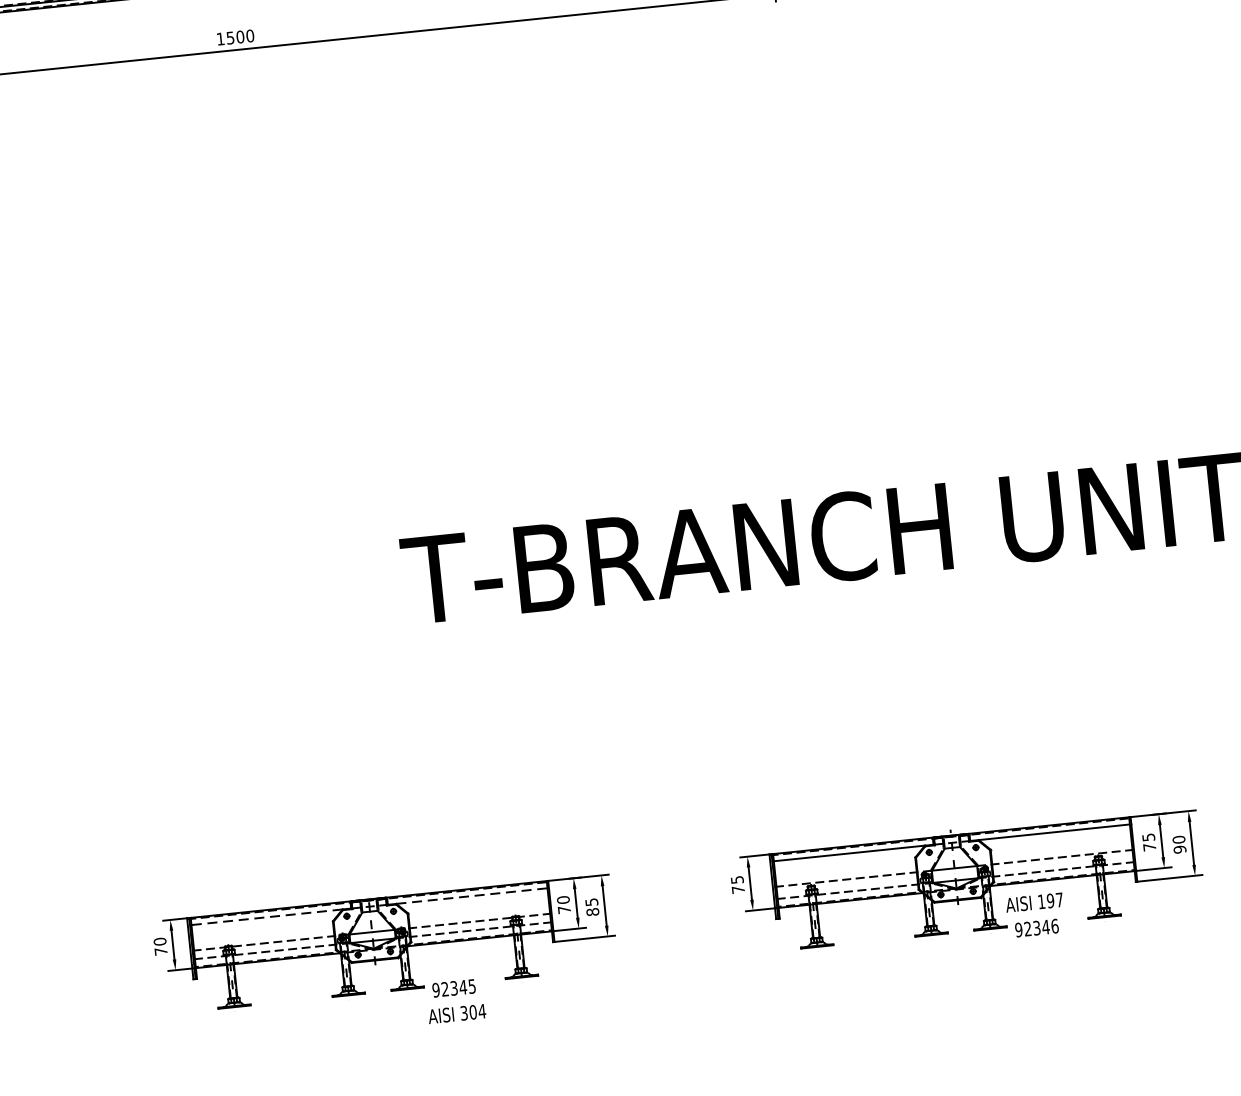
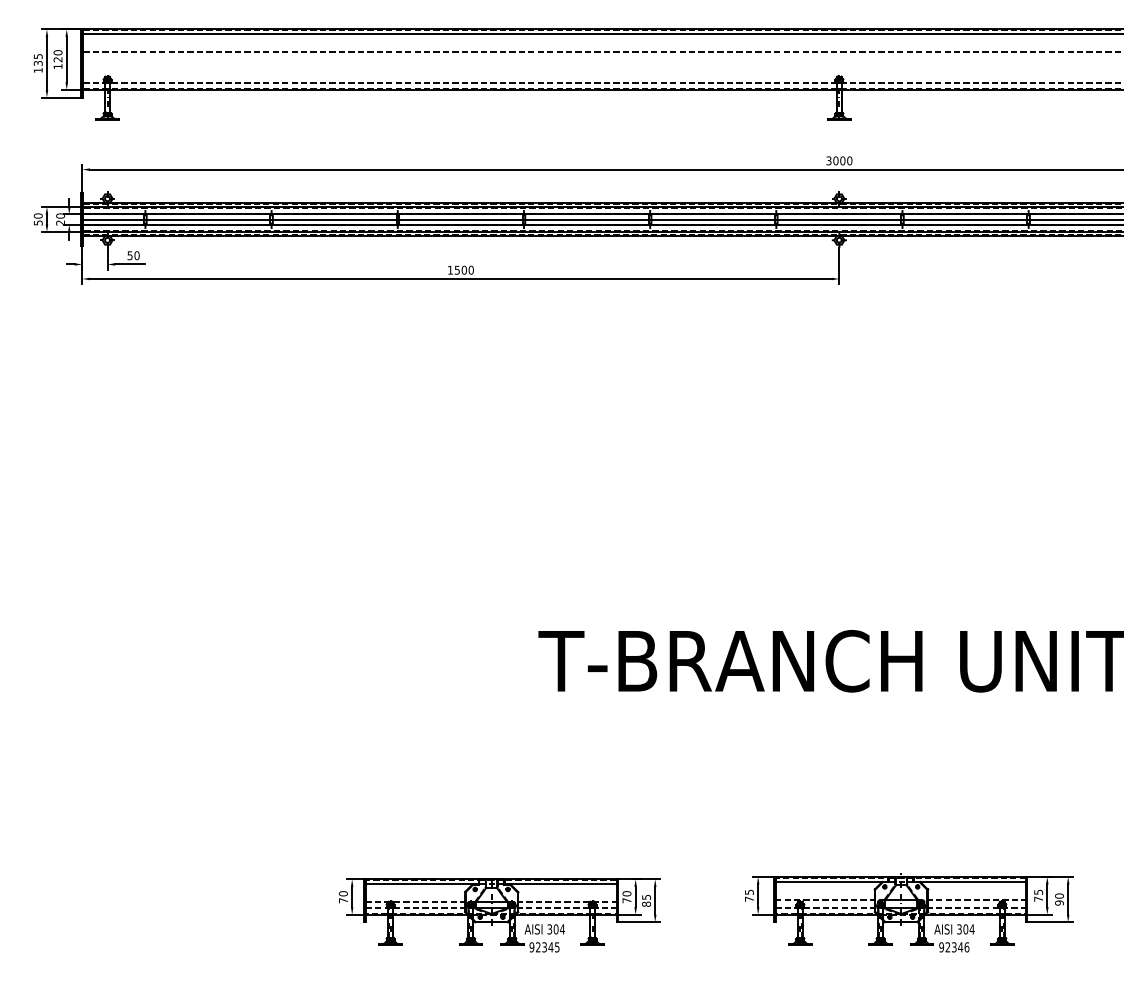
line: (473, 896) -> (564, 884), dashed -> solid
text: (1050, 901) -> (965, 929), 197 -> 304
line: (266, 917) -> (419, 884), dashed -> solid
text: (456, 1014) -> (544, 929), moved

